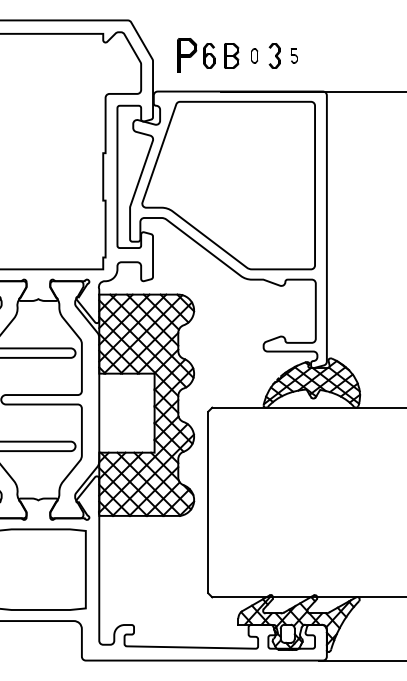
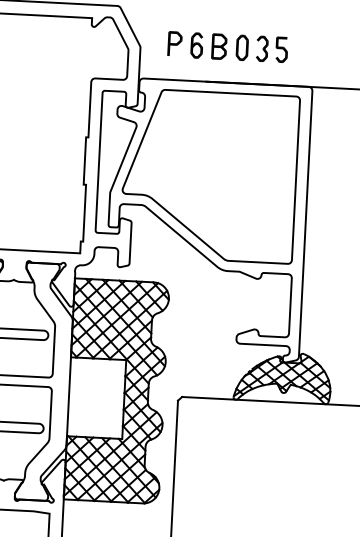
part: (187, 55) -> (175, 44), size x0.71
part: (254, 55) -> (242, 47), size x1.67
part: (294, 55) -> (282, 49), size x1.67

